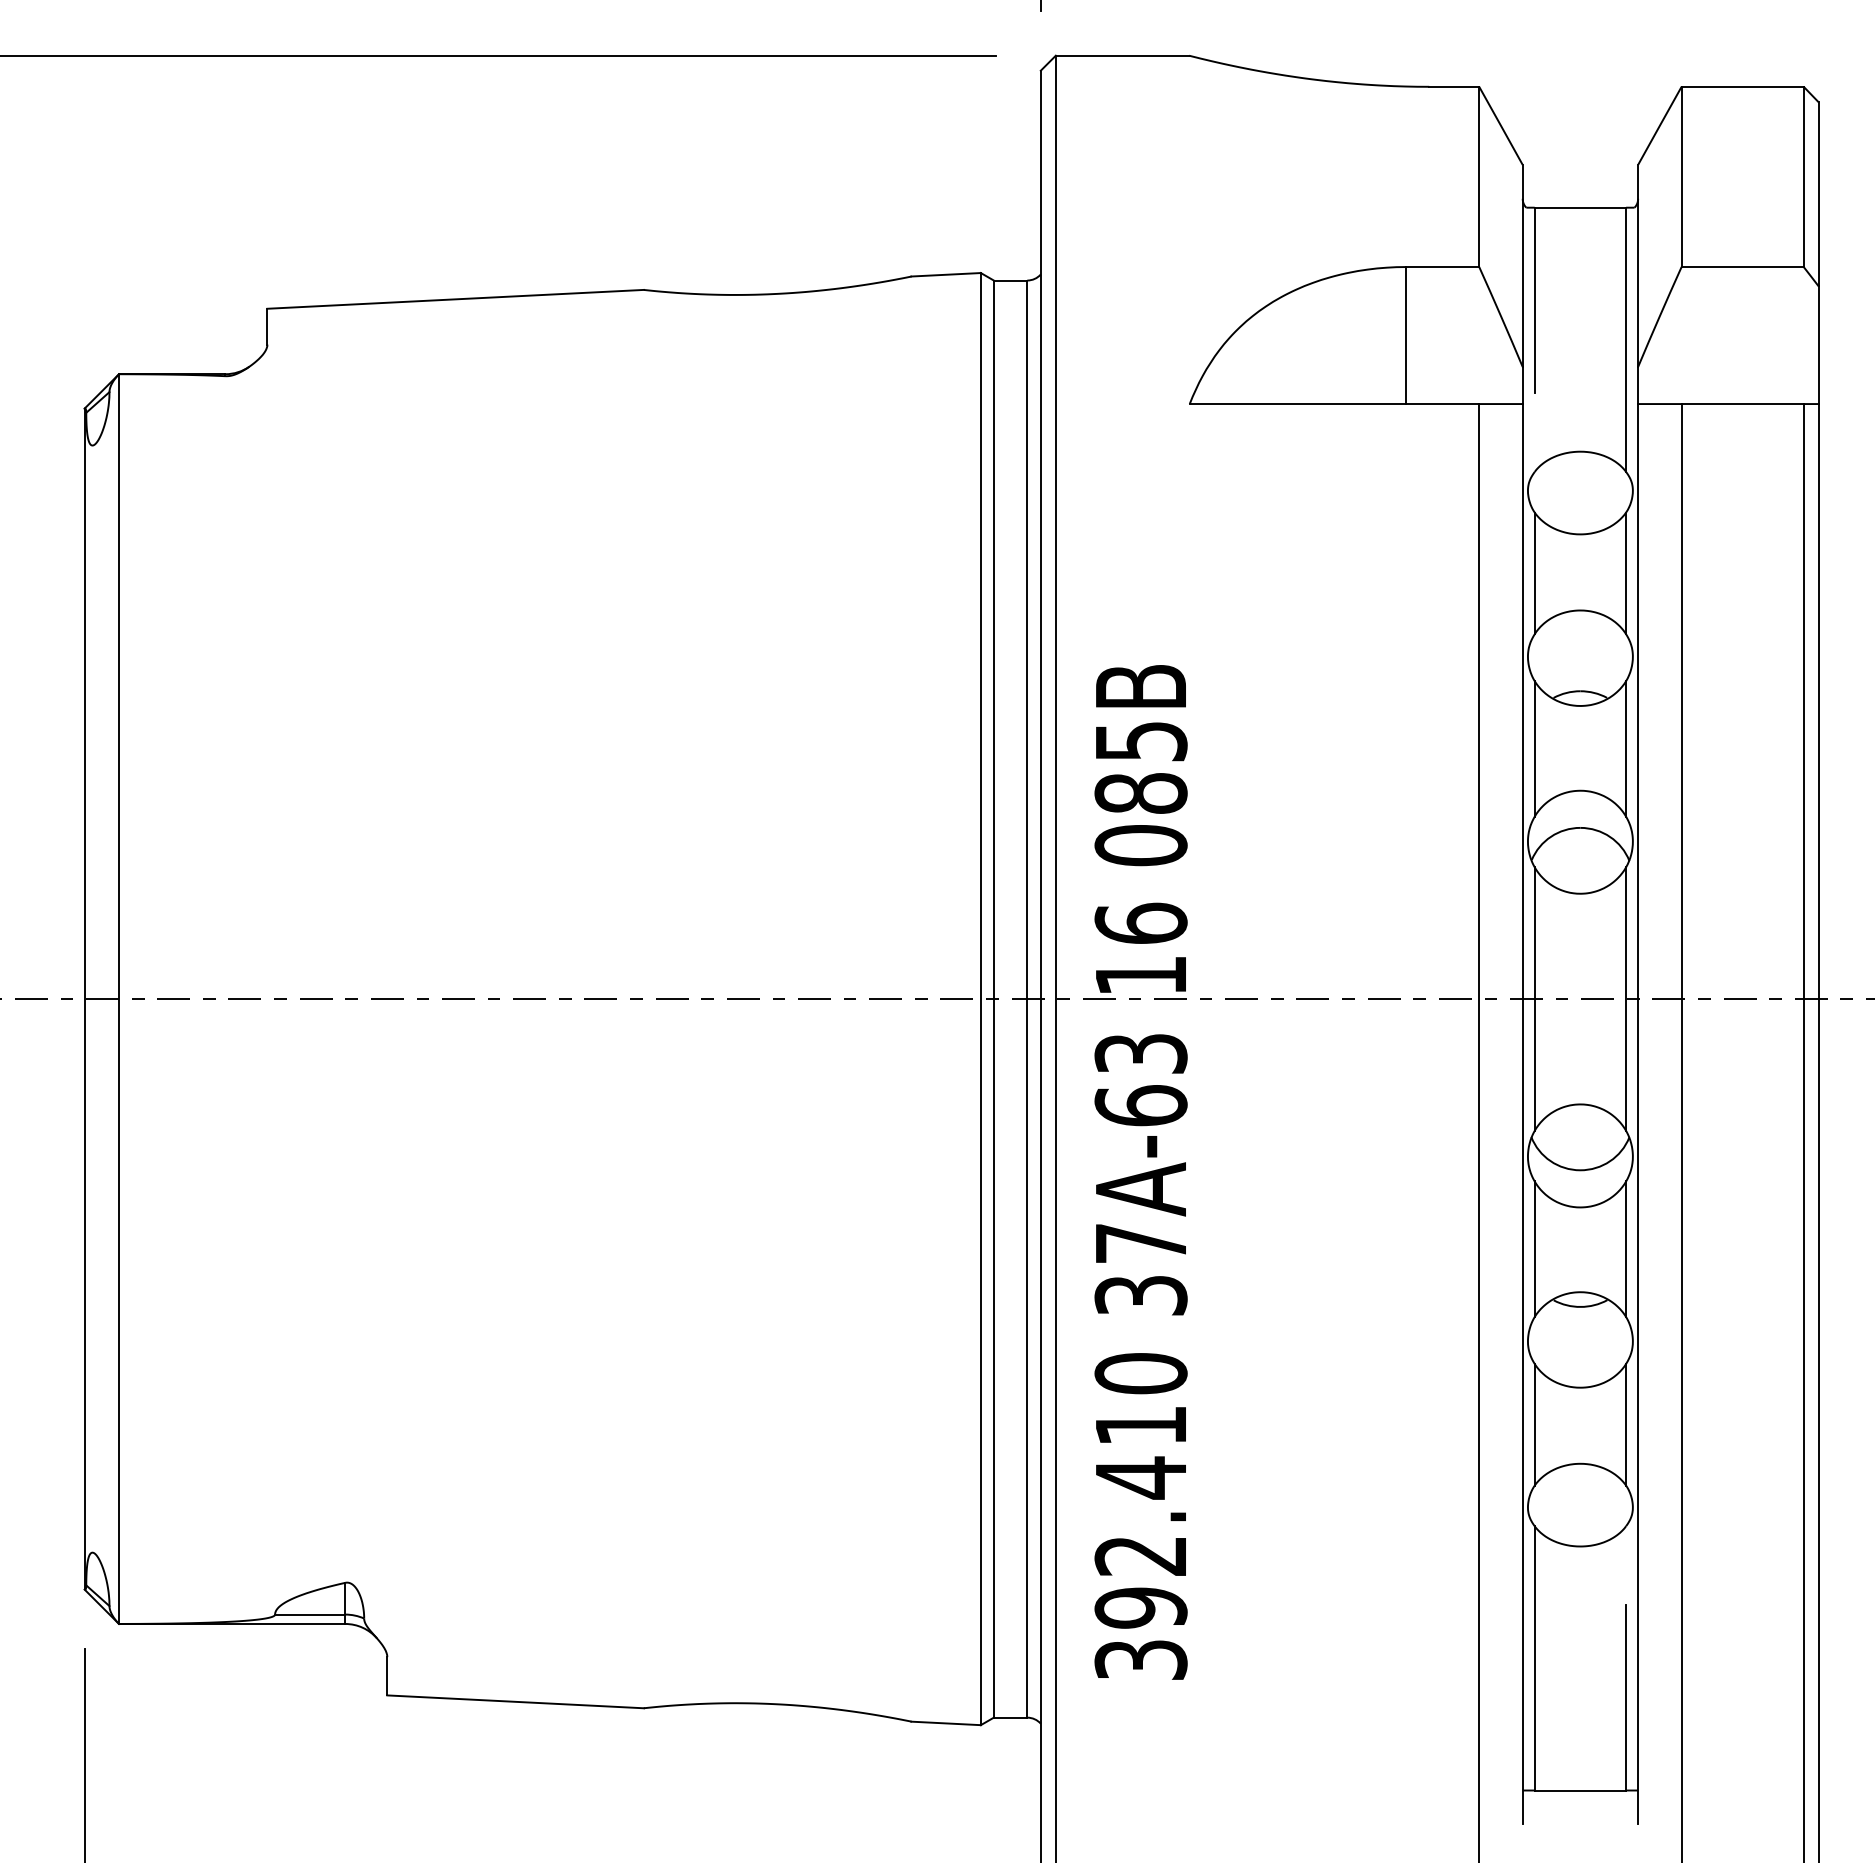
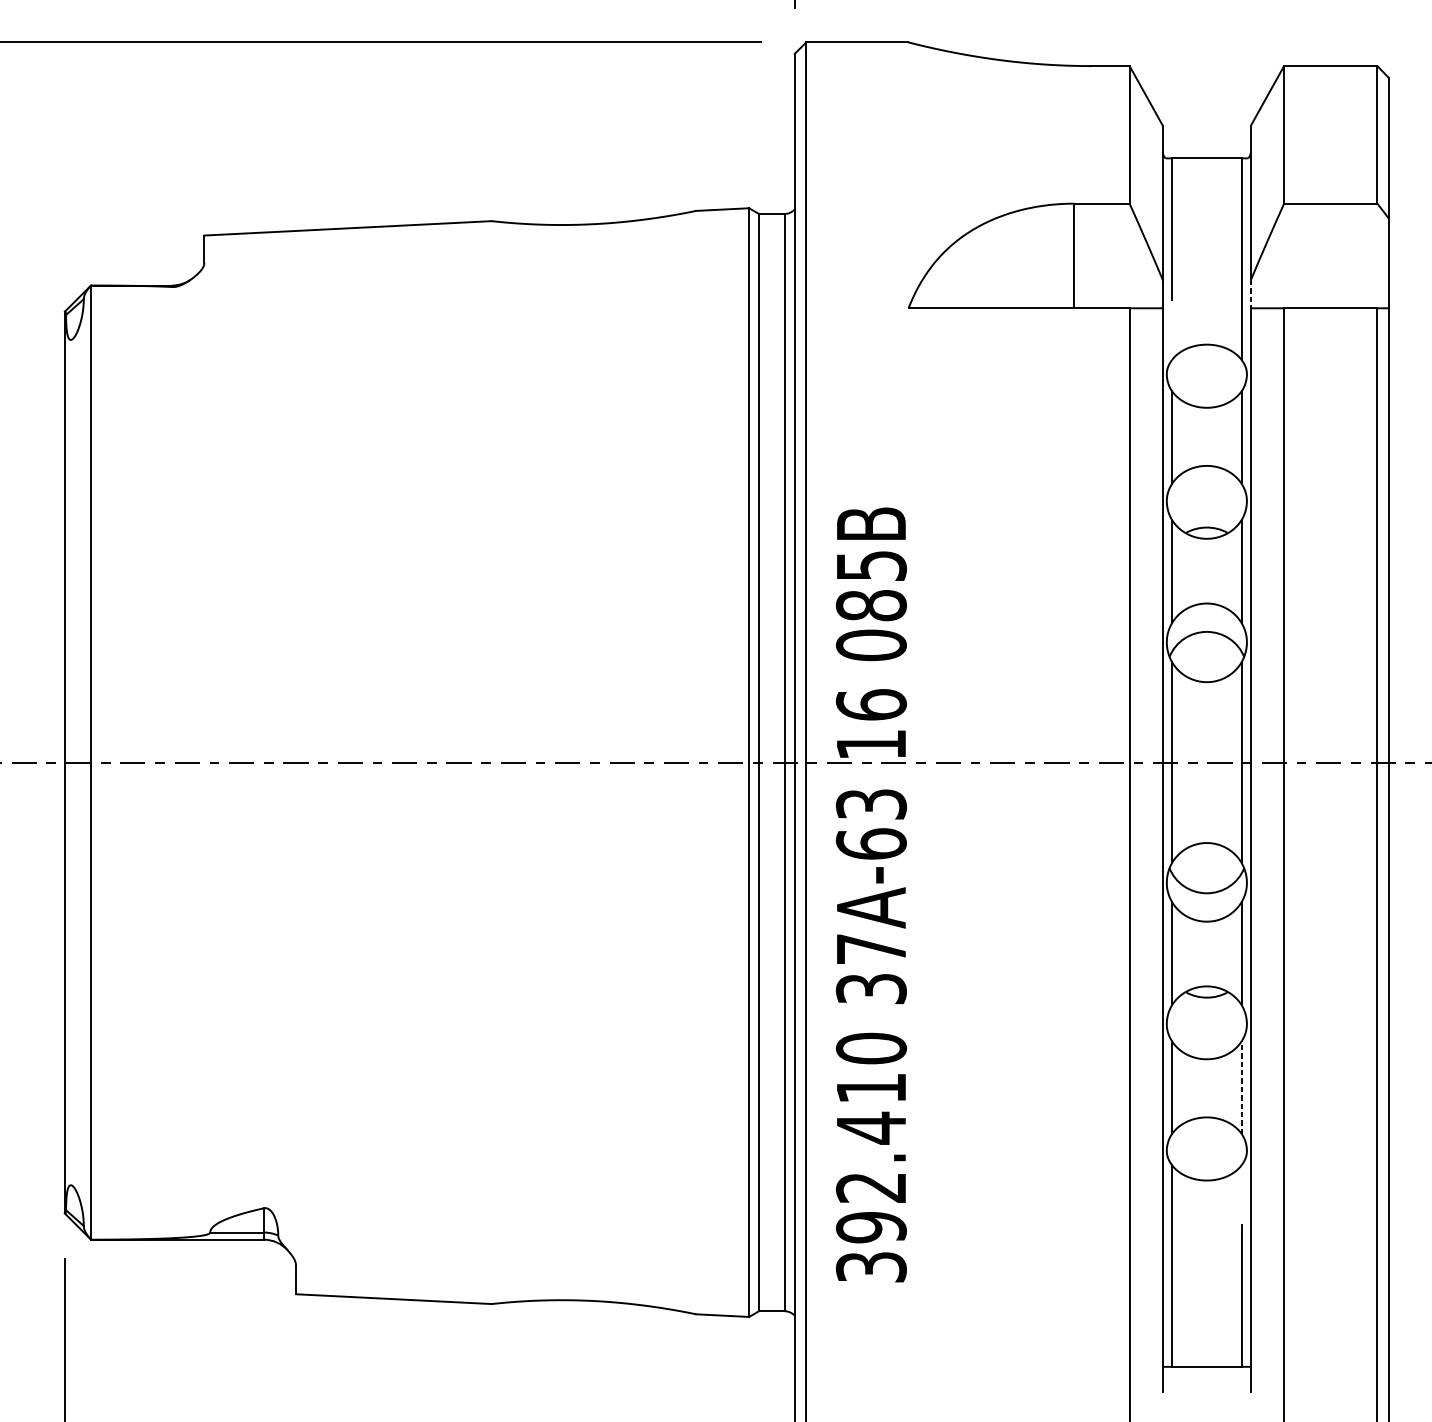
line: (1638, 385) -> (1251, 294), solid -> dashed
line: (1626, 1424) -> (1242, 1087), solid -> dashed

